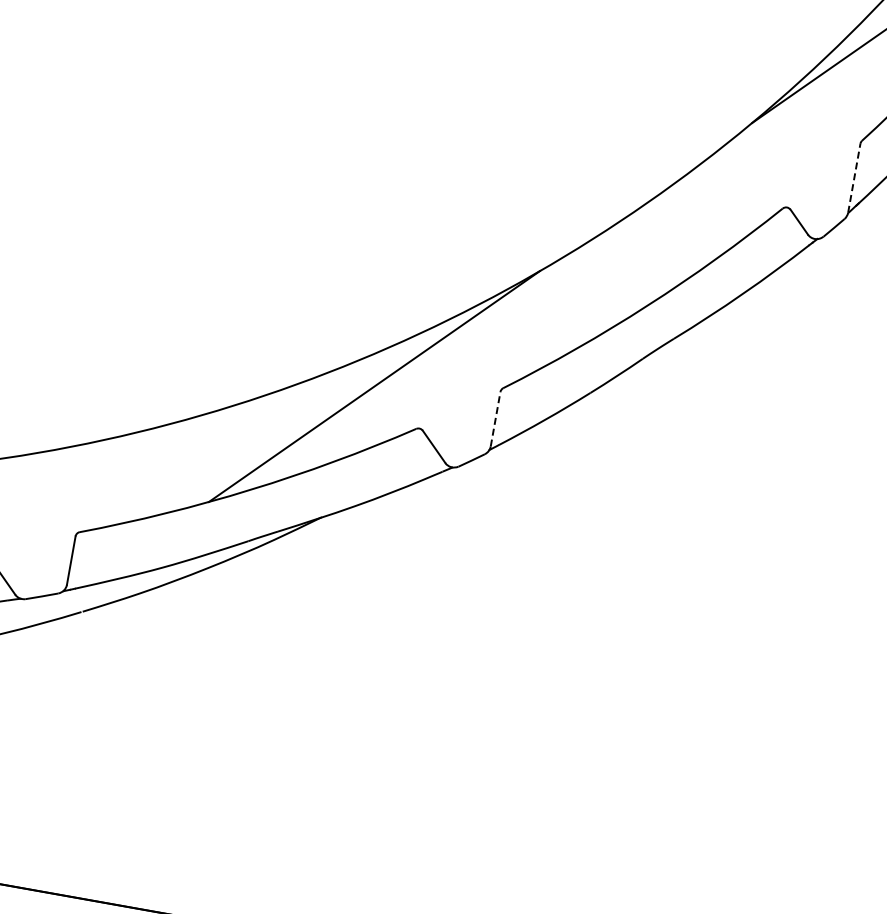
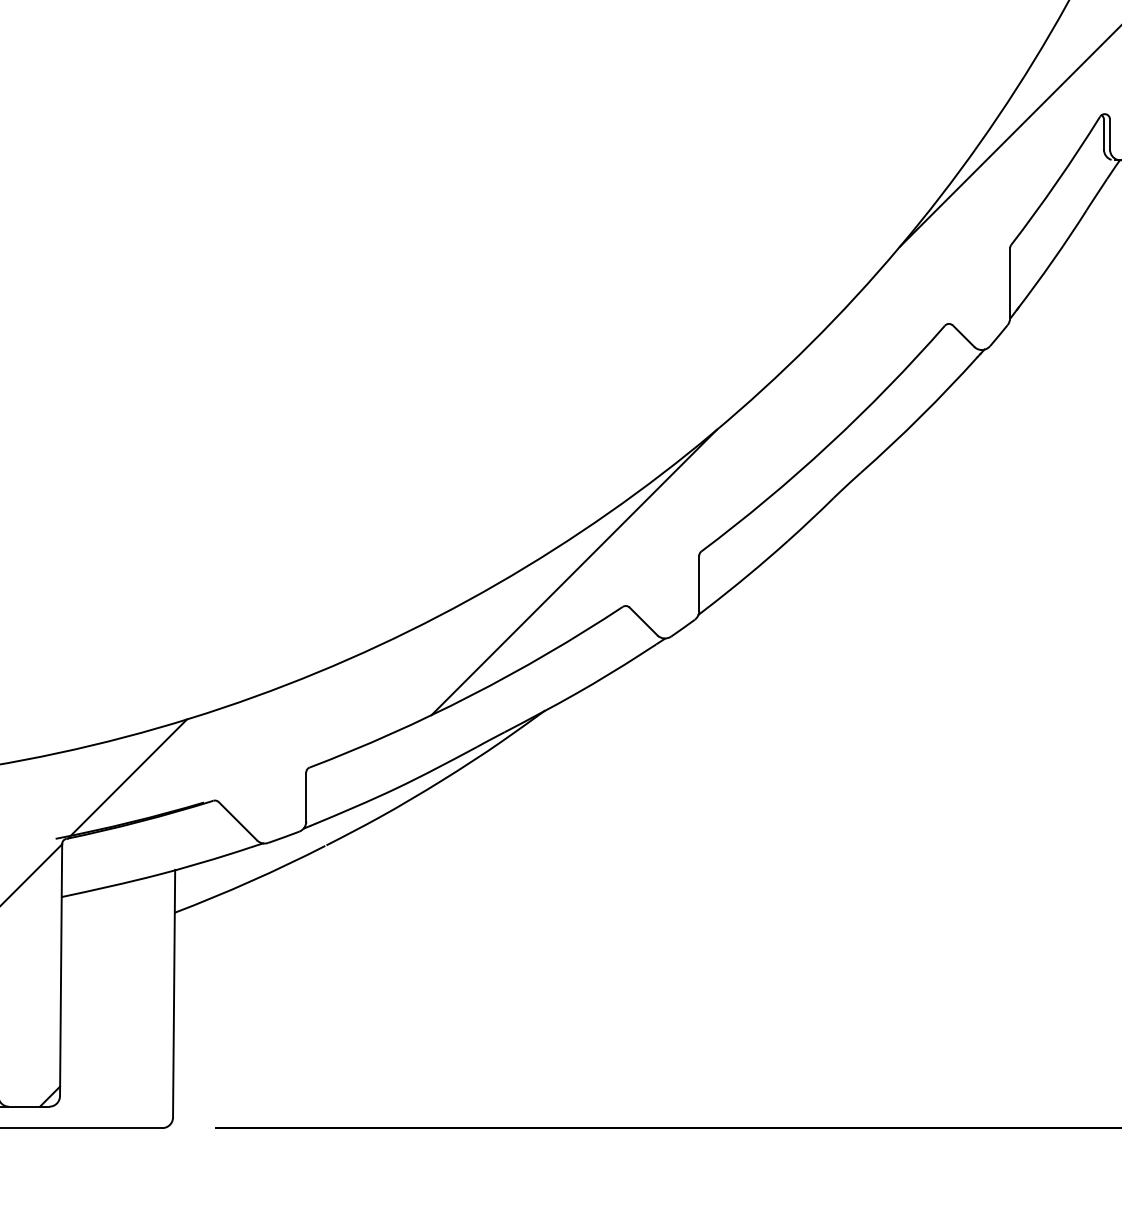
line: (854, 178) -> (1010, 283), dashed -> solid
line: (495, 419) -> (699, 583), dashed -> solid

